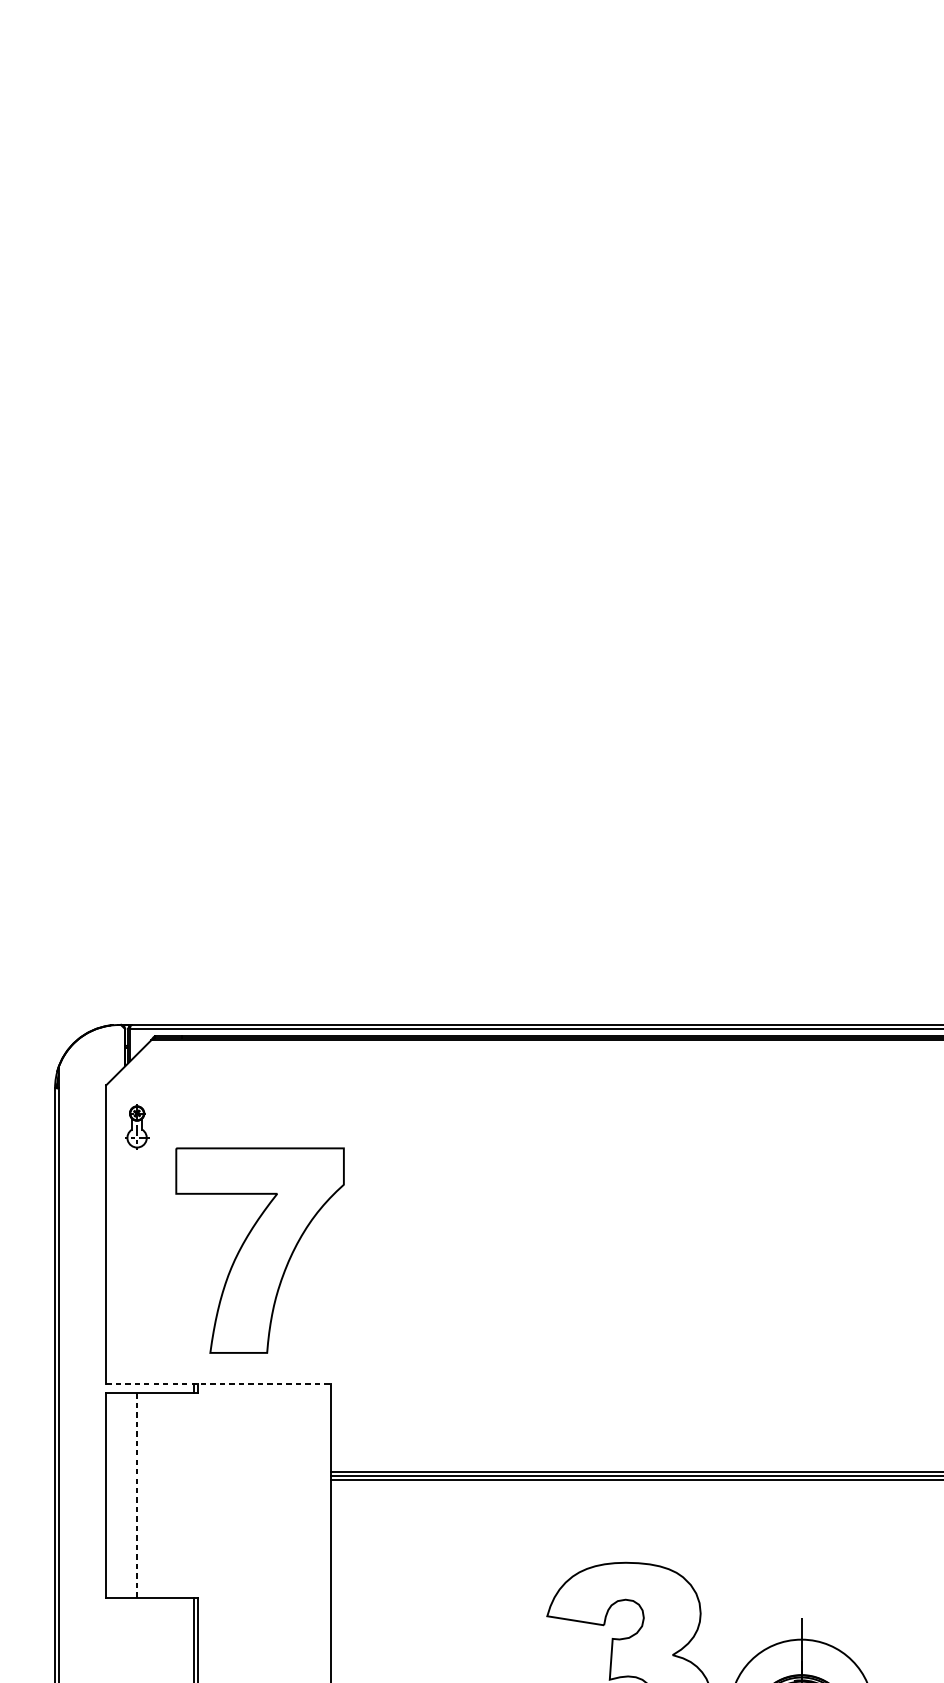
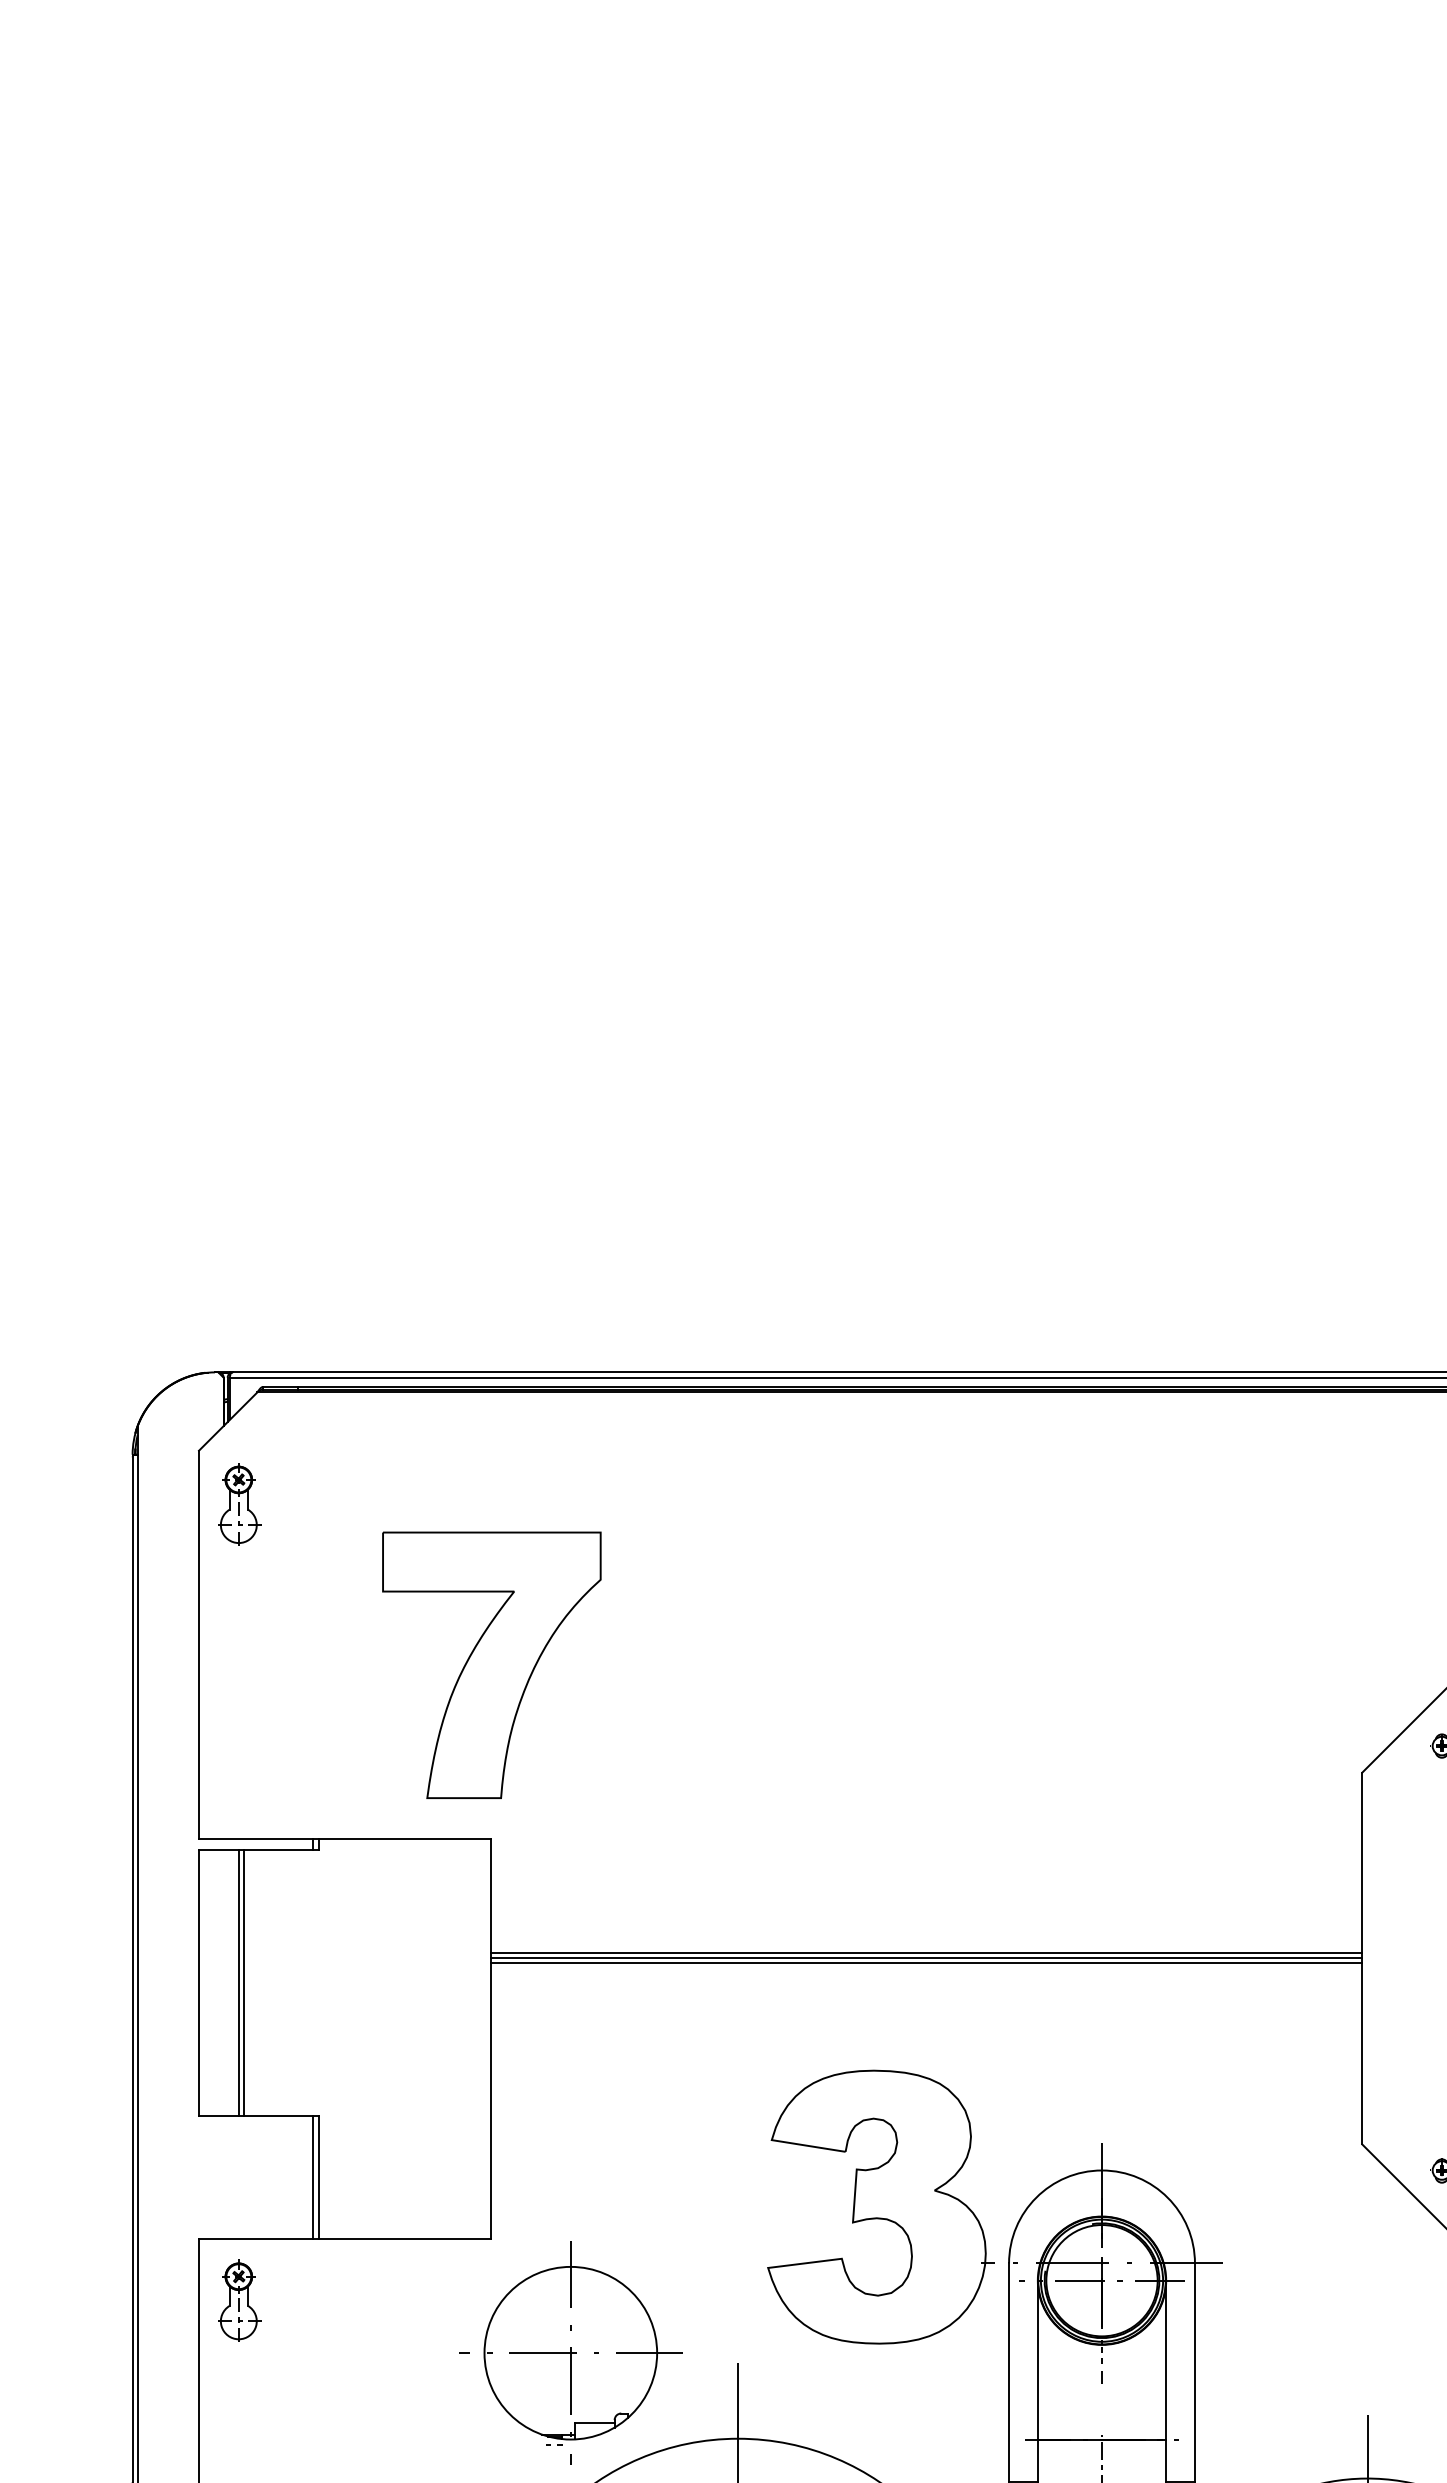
part: (137, 1126) -> (239, 1504), size x1.43
part: (259, 1249) -> (491, 1664), moved
line: (218, 1383) -> (345, 1838), dashed -> solid
line: (136, 1495) -> (238, 1983), dashed -> solid
line: (141, 1495) -> (244, 1983), added

